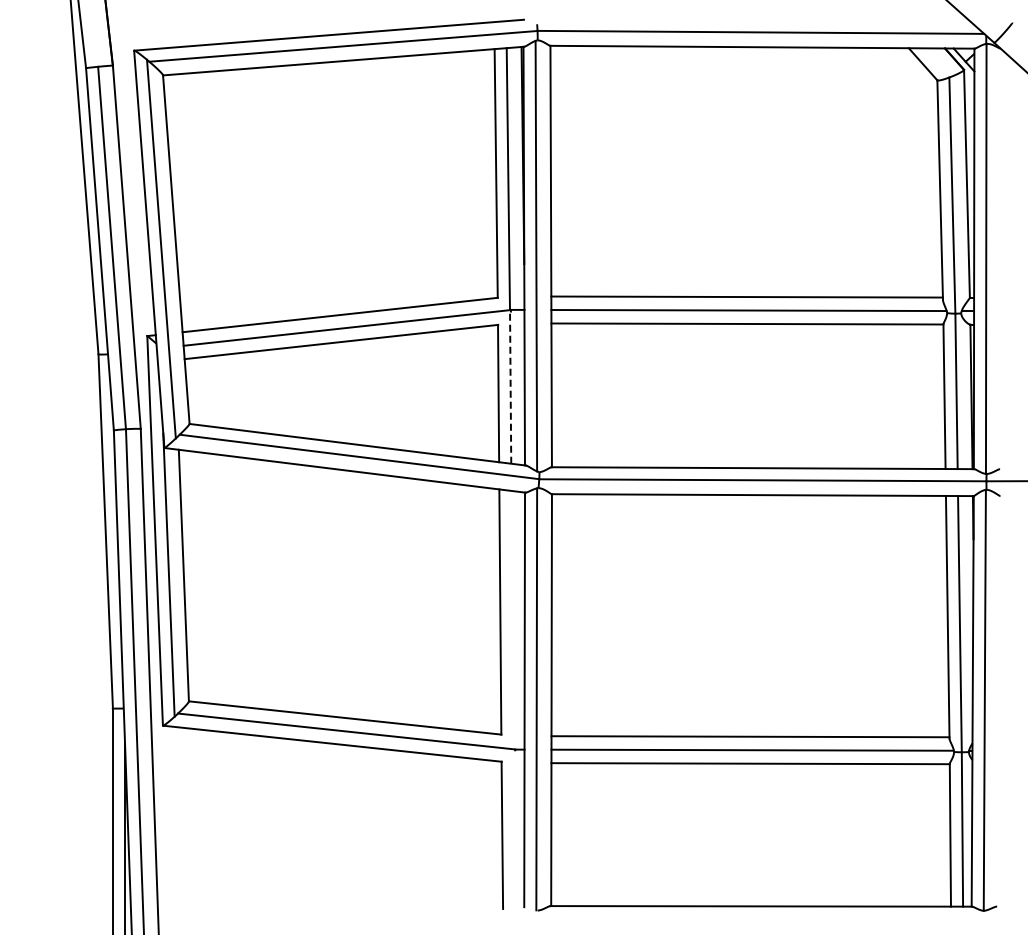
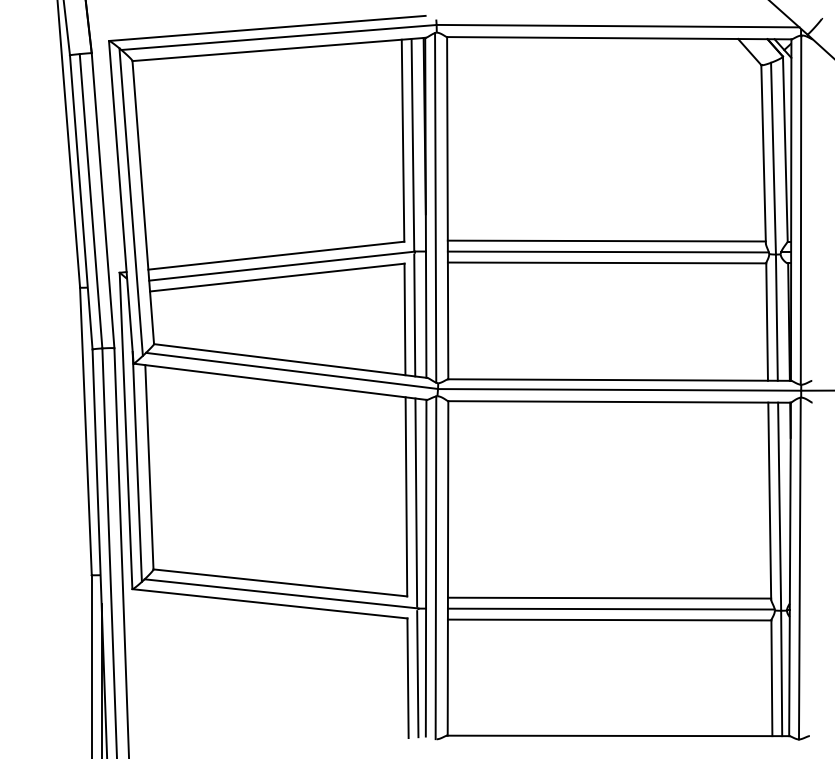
line: (510, 388) -> (414, 315), dashed -> solid
line: (512, 618) -> (416, 502), added
line: (514, 829) -> (417, 673), added

